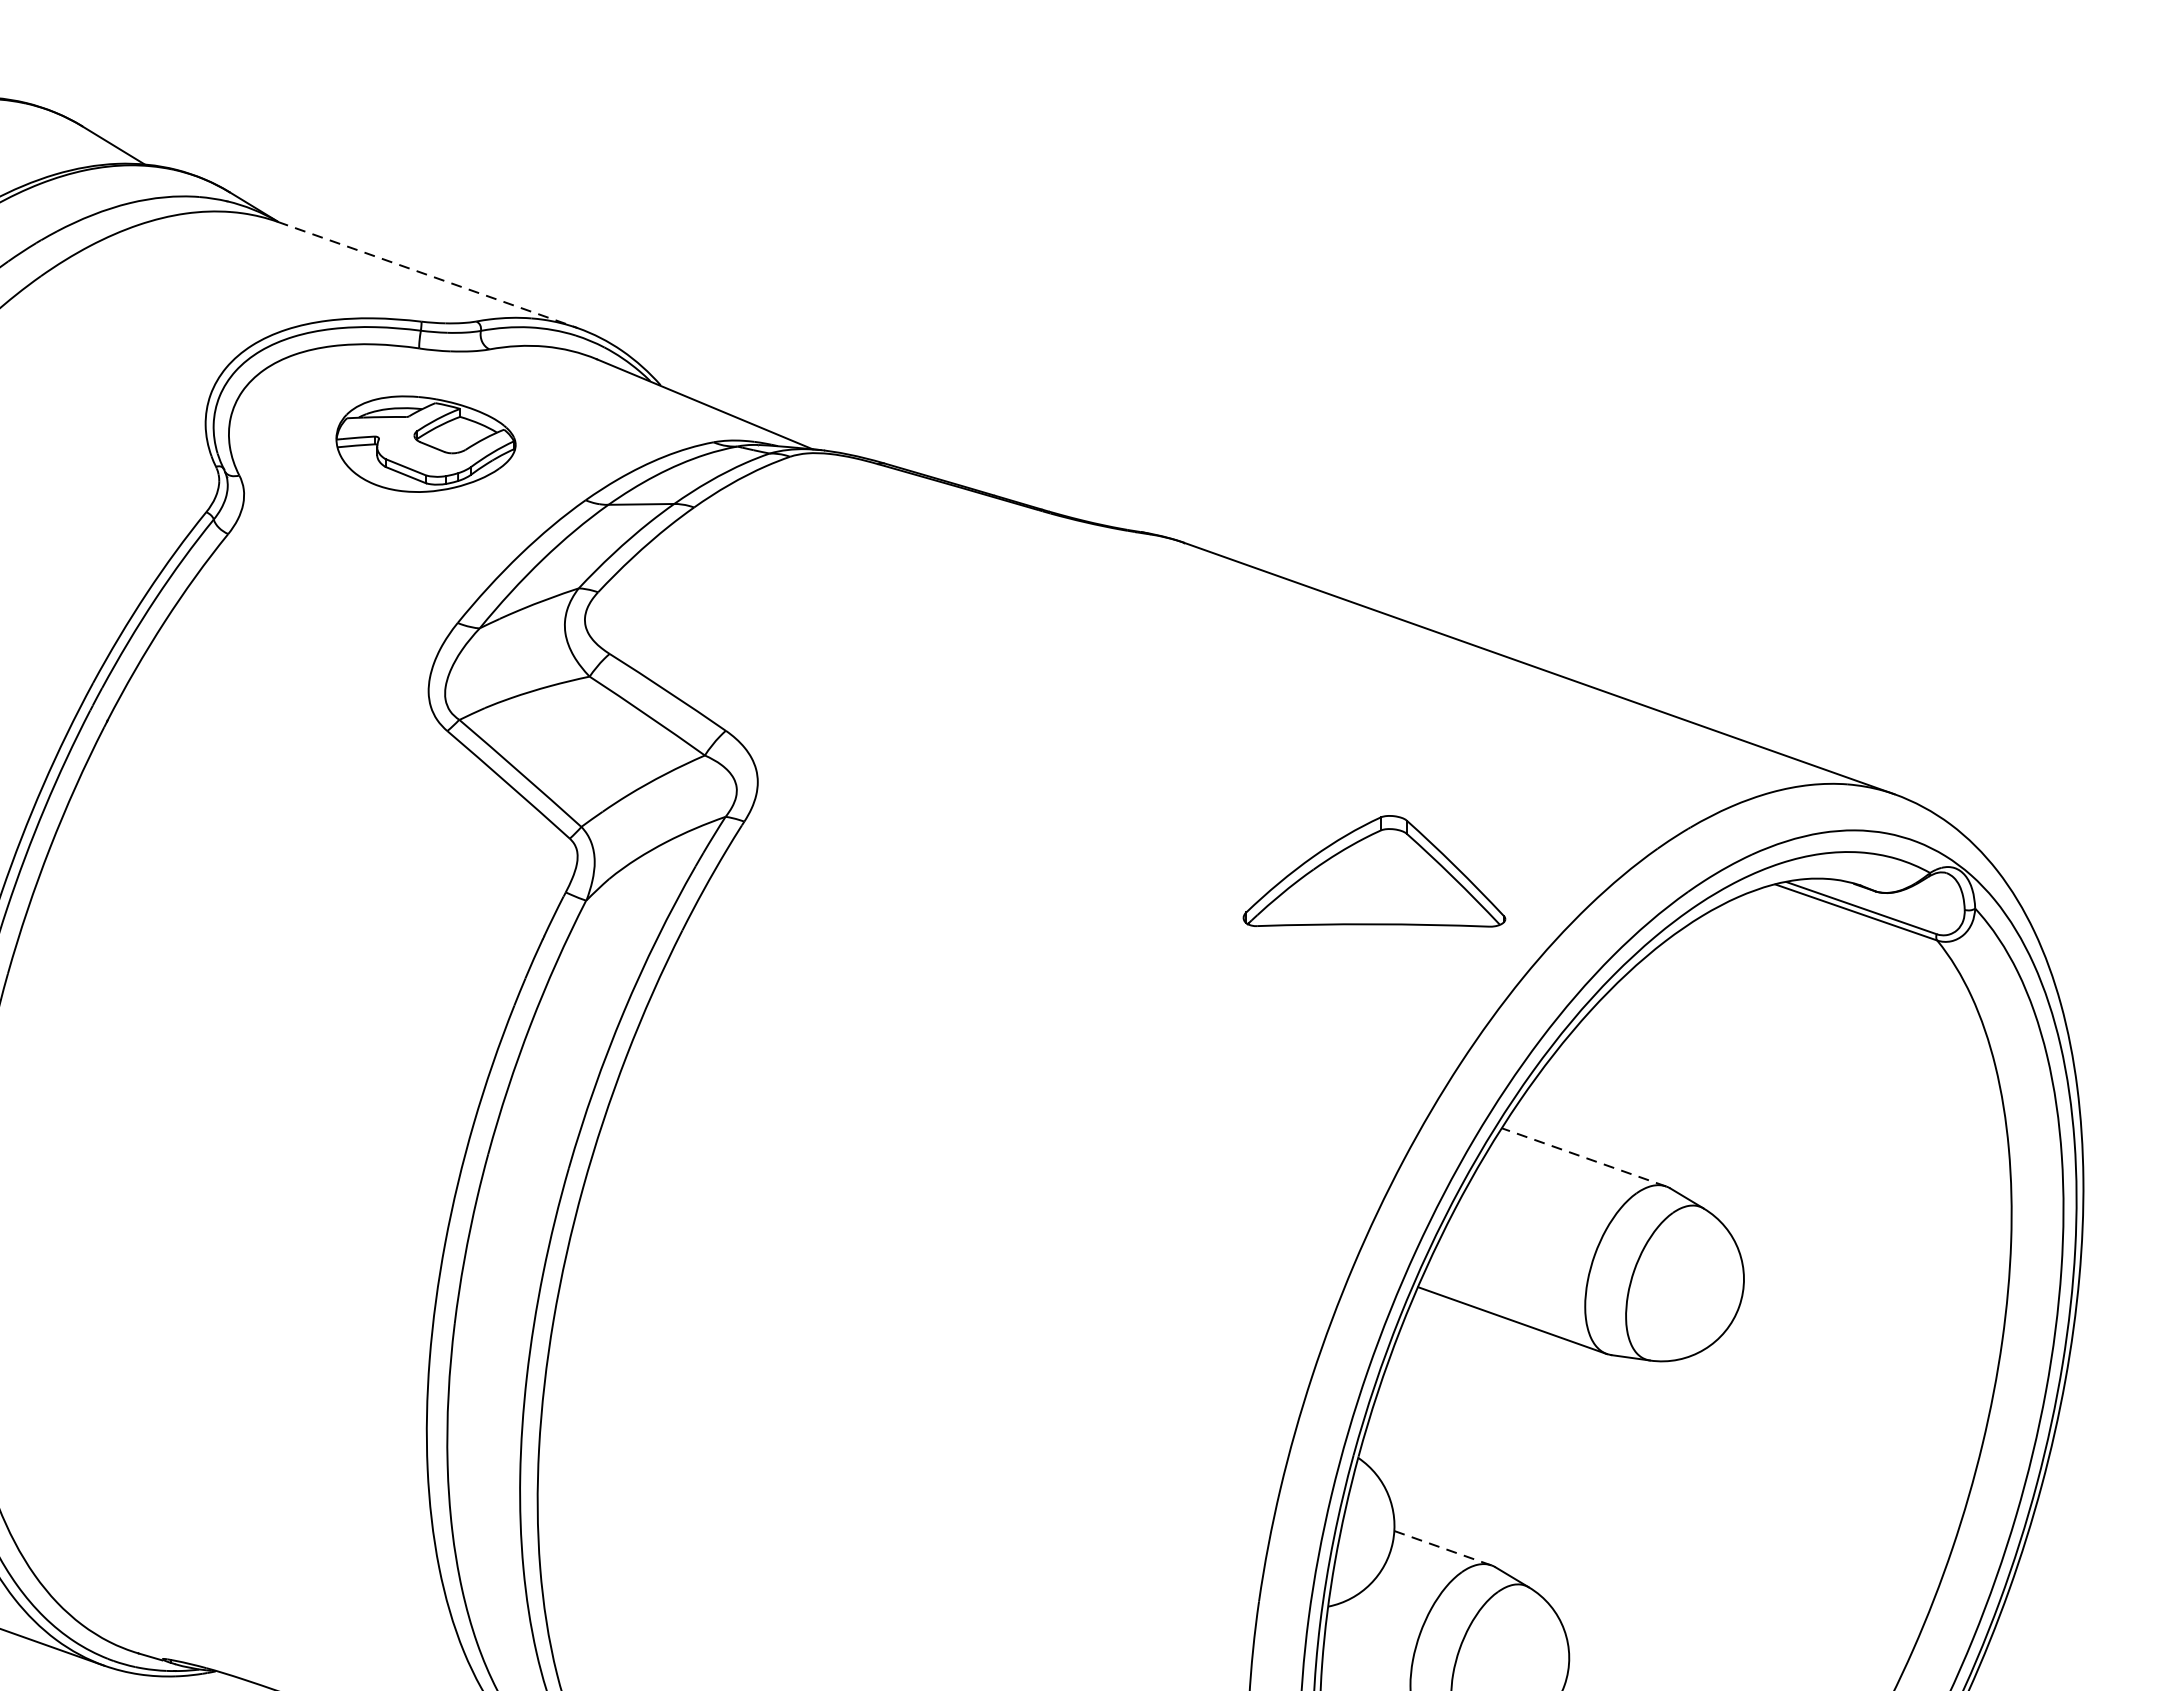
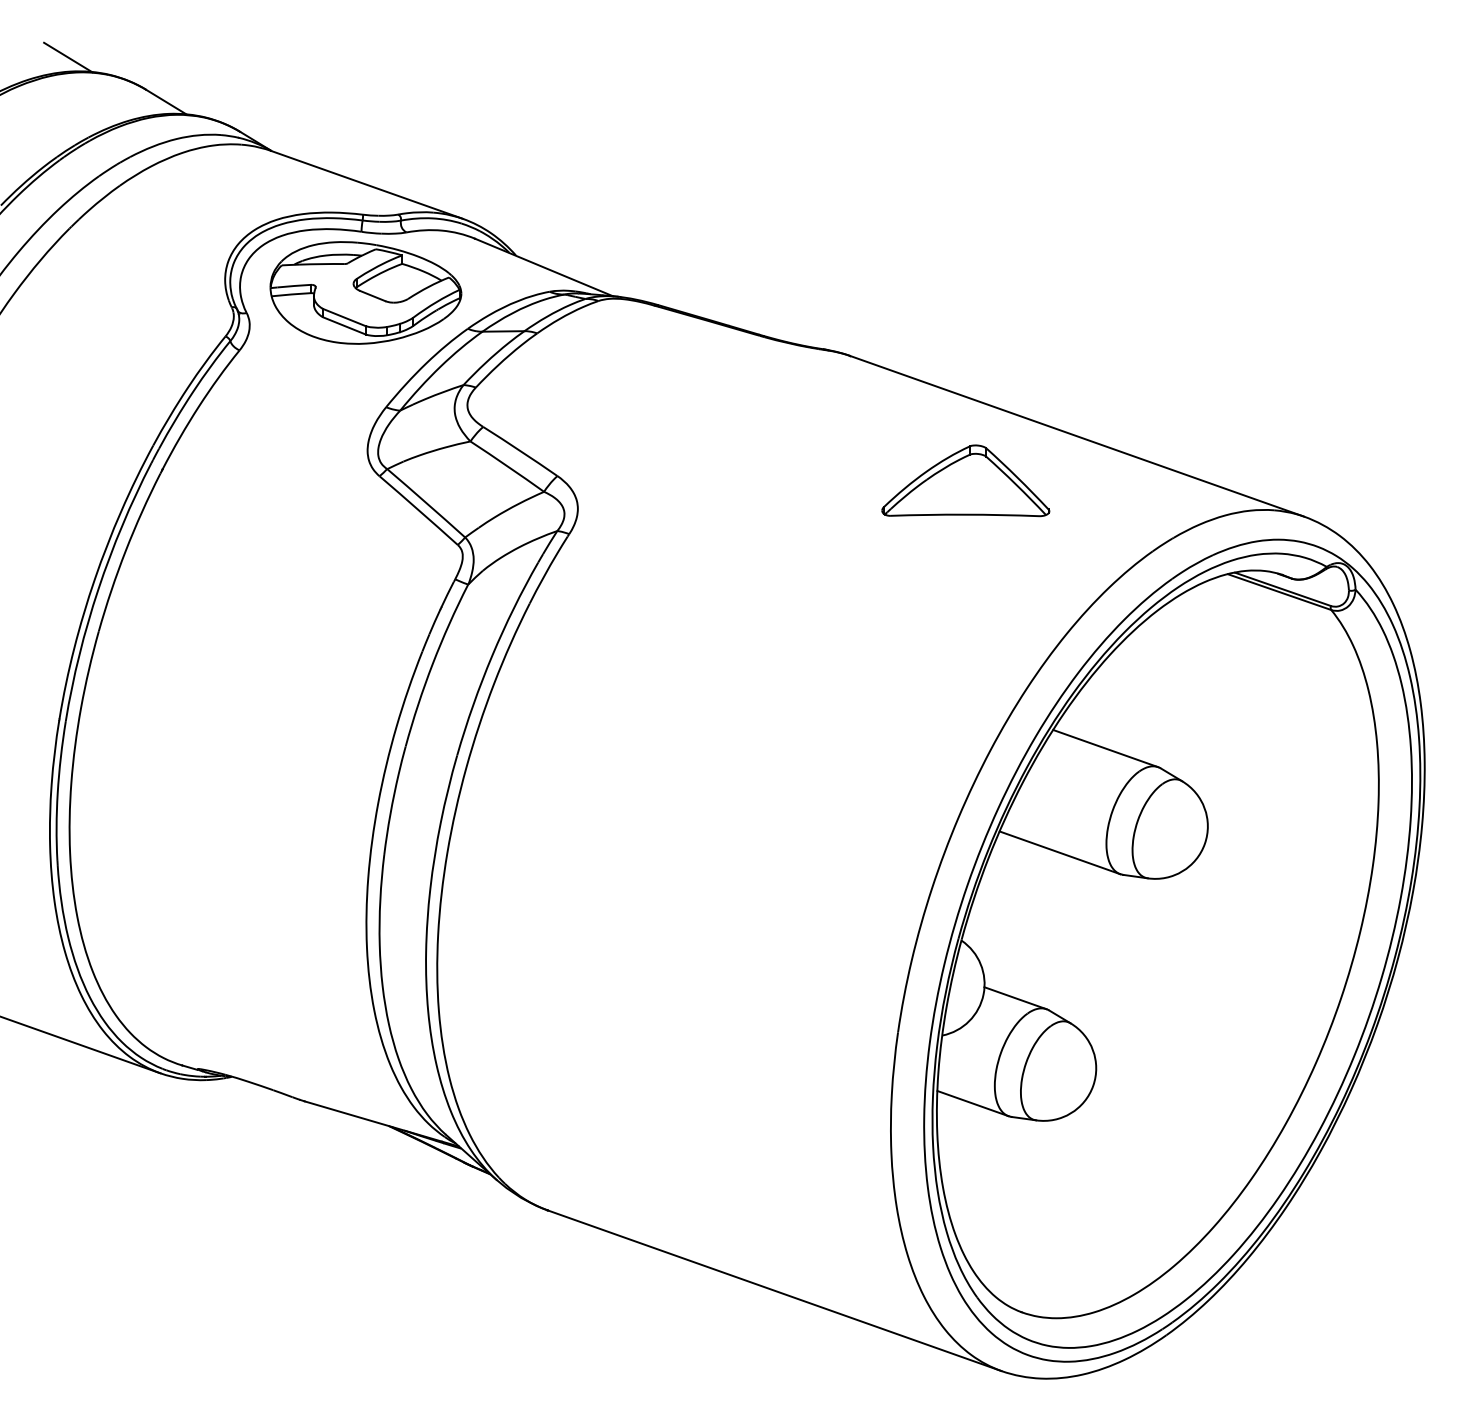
line: (428, 274) -> (367, 184), dashed -> solid
part: (425, 443) -> (365, 292), size x1.67
part: (1373, 870) -> (965, 480), moved
line: (1583, 1157) -> (1105, 748), dashed -> solid
line: (1442, 1548) -> (1015, 998), dashed -> solid

